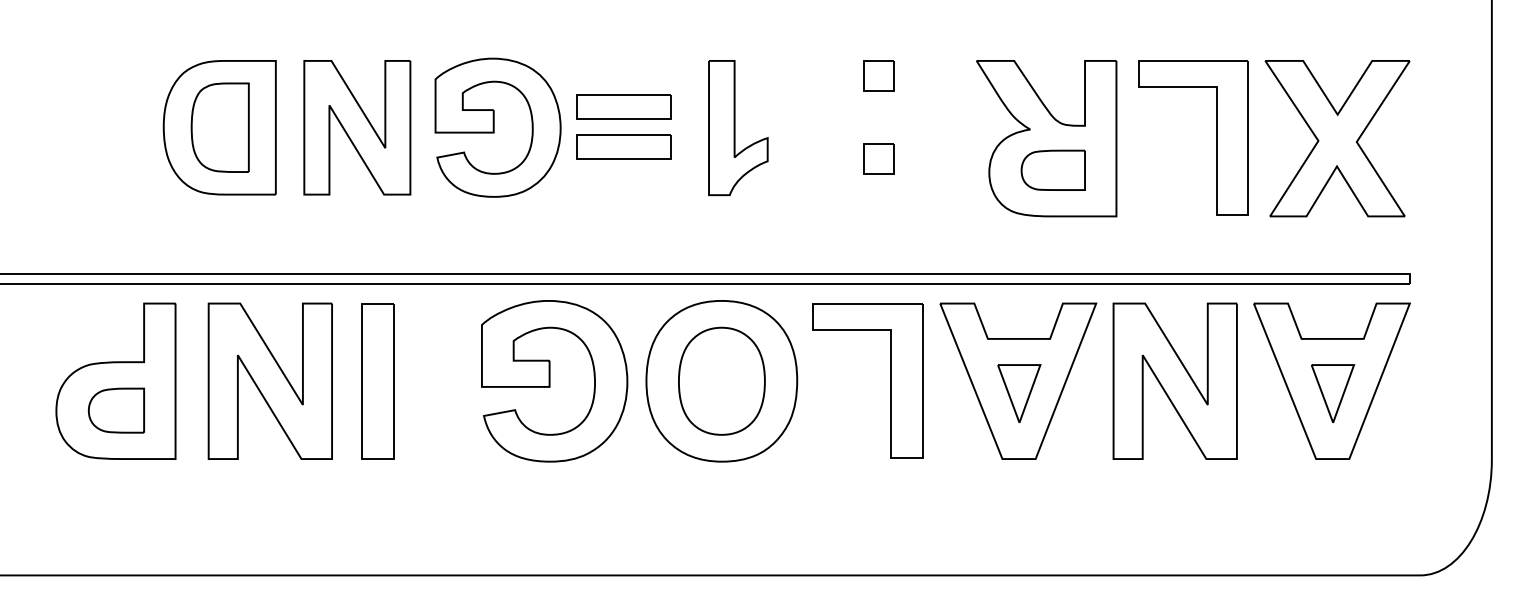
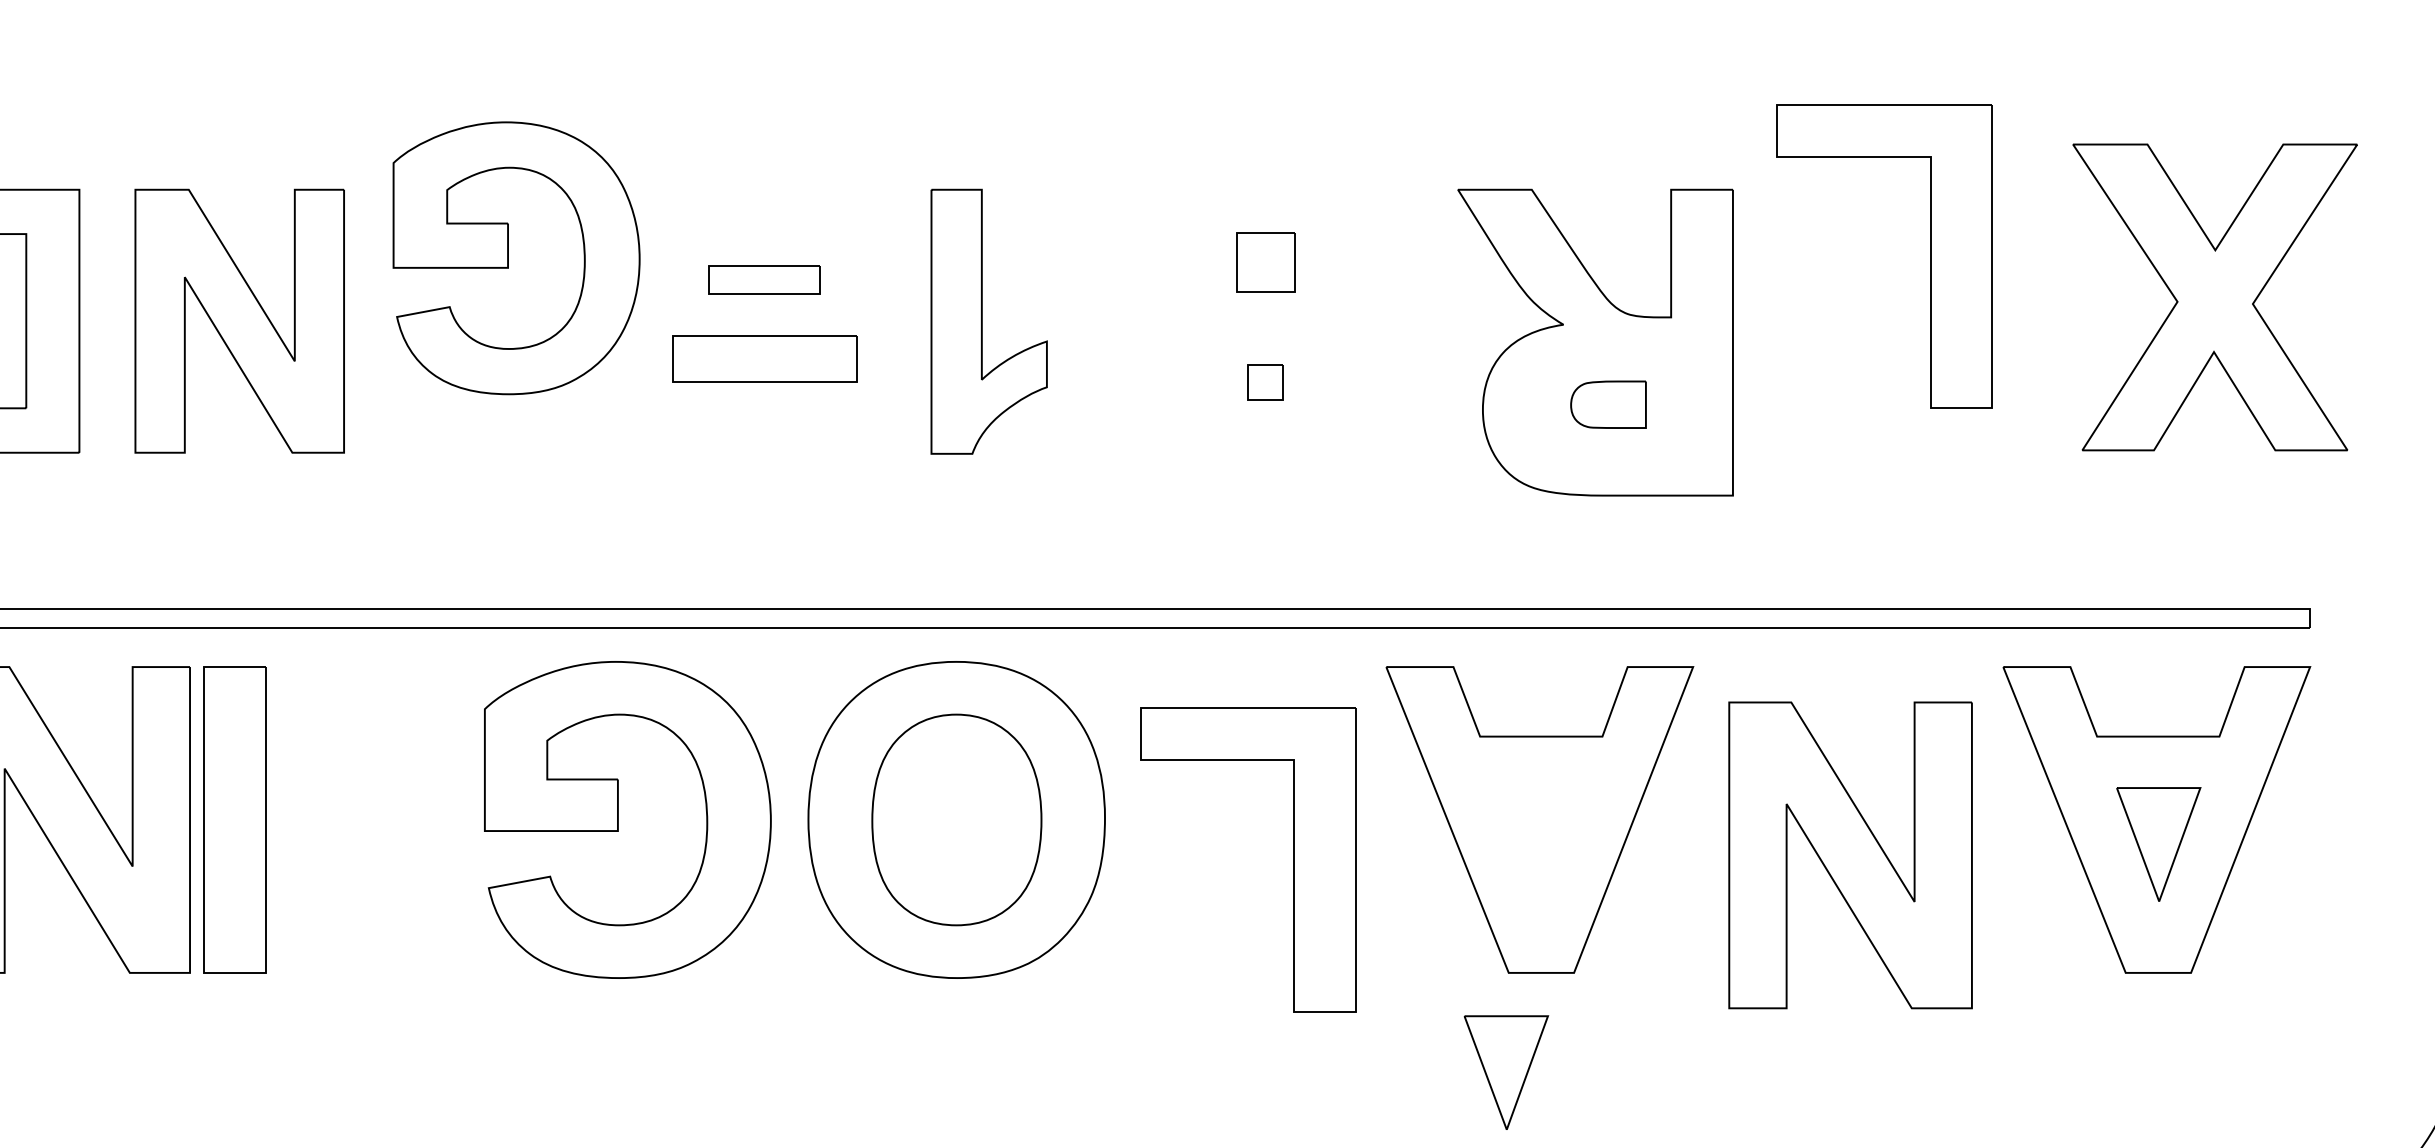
part: (878, 75) -> (1264, 261), moved
part: (623, 106) -> (763, 279), size x0.6
part: (497, 127) -> (515, 257), moved
part: (1216, 137) -> (1929, 255), moved
part: (1337, 138) -> (2214, 297), moved
part: (878, 158) -> (1264, 381), size x0.6
part: (1052, 169) -> (1607, 403), size x0.6
part: (890, 380) -> (1292, 859), moved
part: (1174, 380) -> (1849, 853), moved
part: (377, 381) -> (234, 820), moved
part: (1019, 393) -> (1506, 1072), moved

